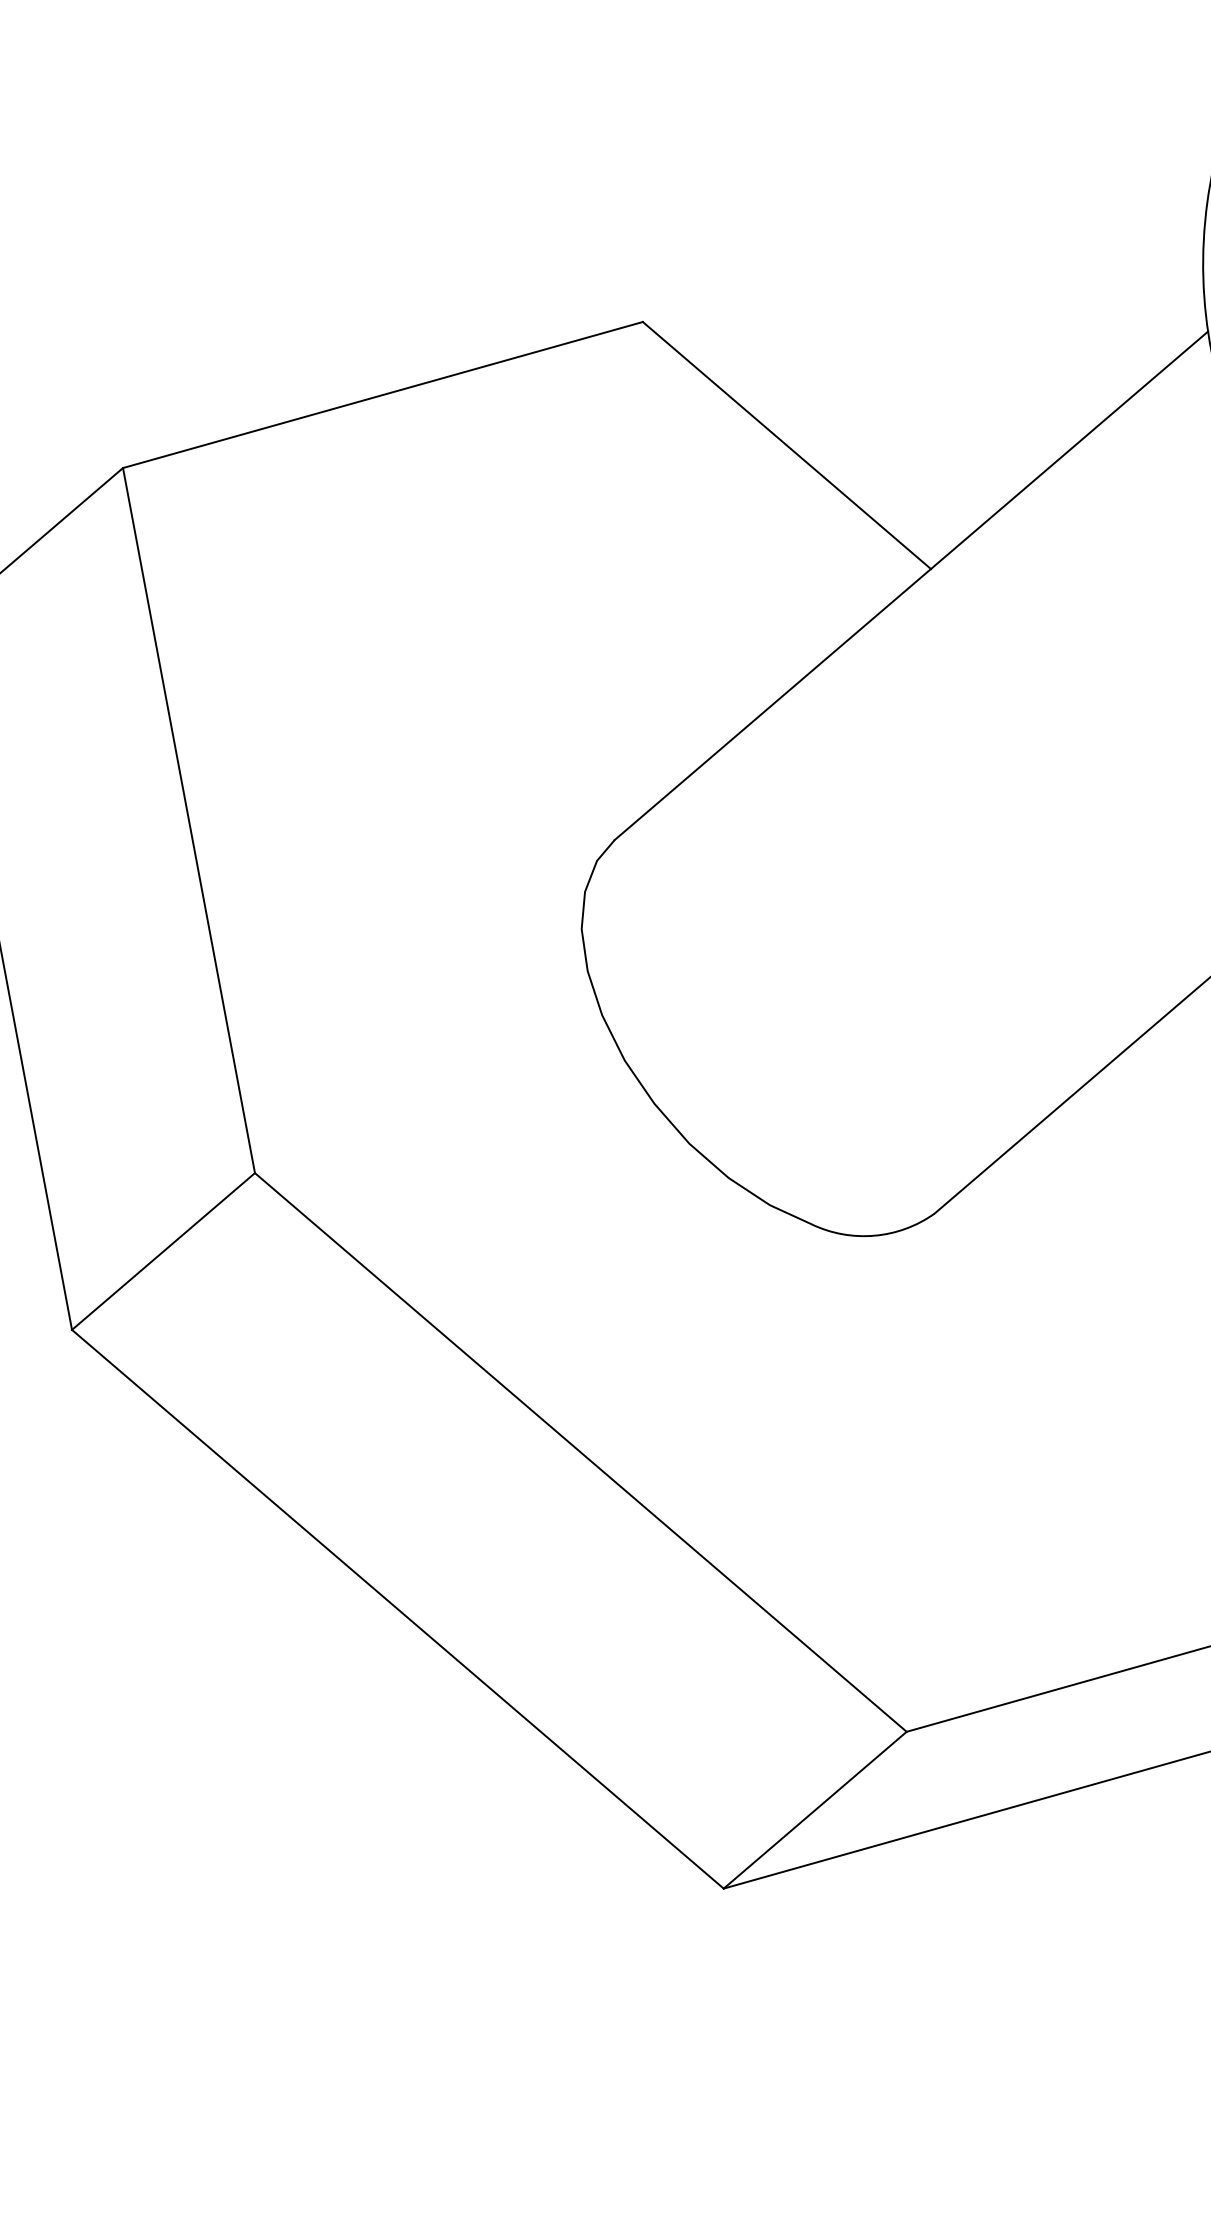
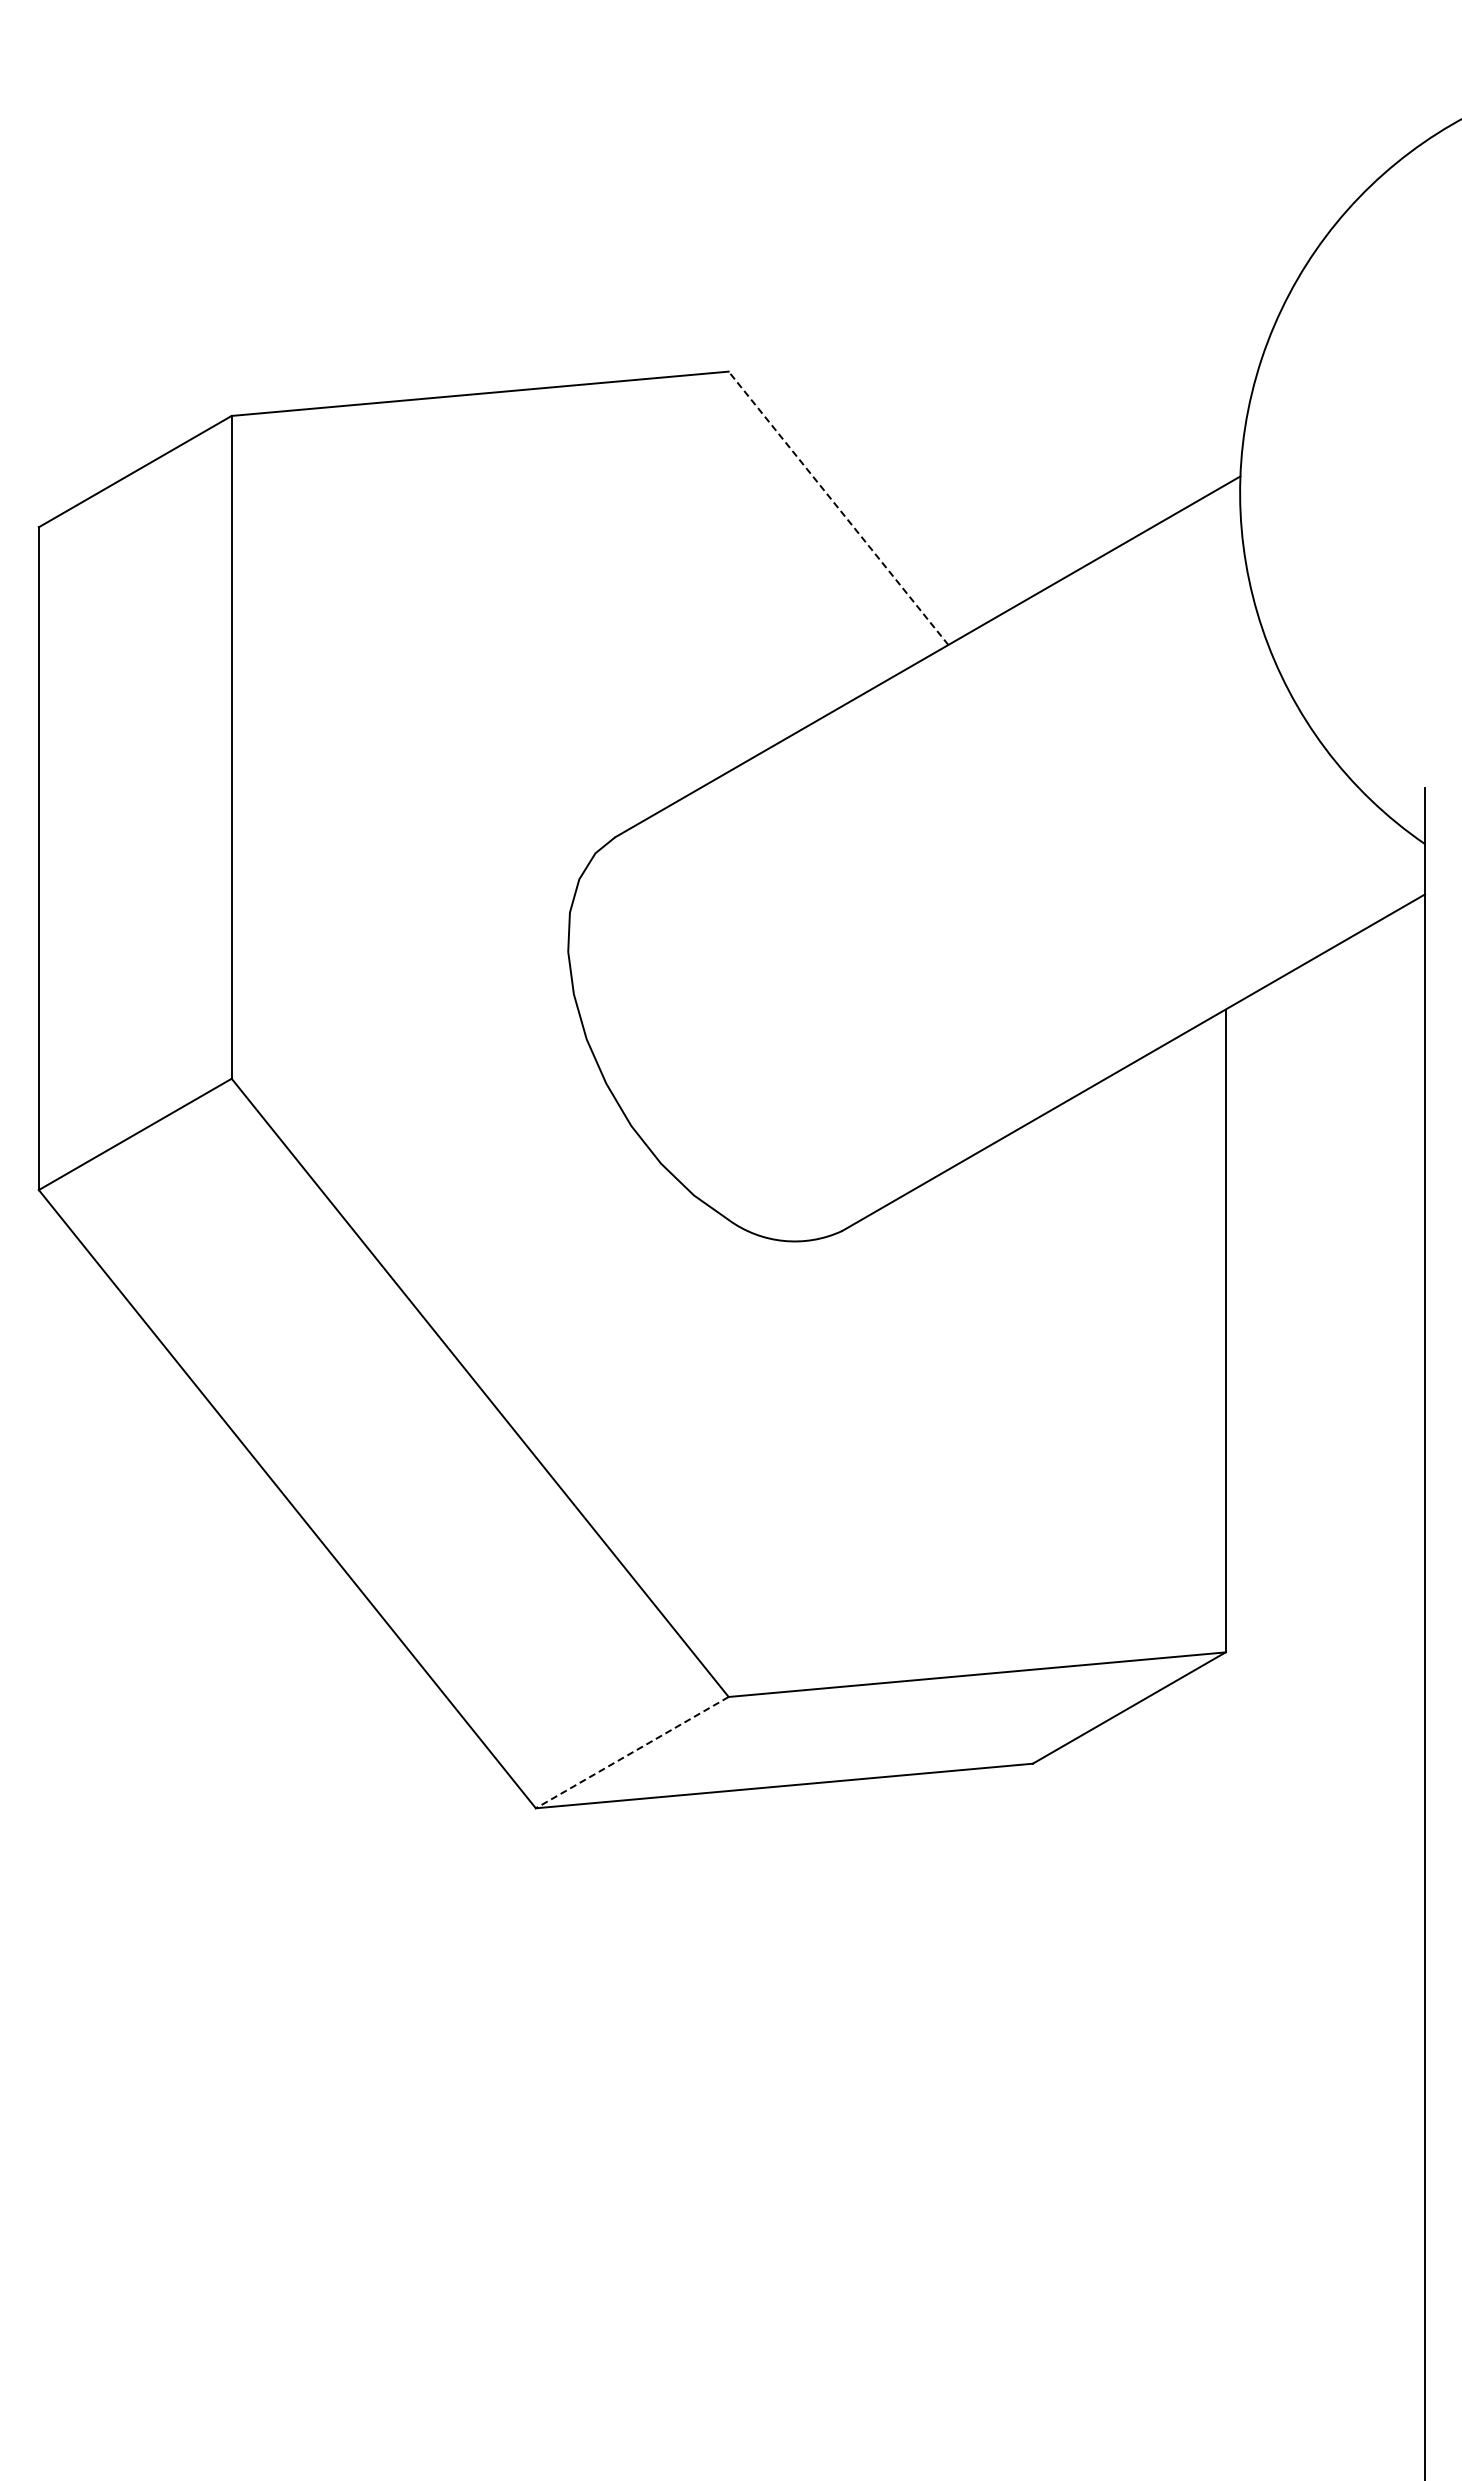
line: (786, 444) -> (838, 507), solid -> dashed
line: (814, 1810) -> (631, 1752), solid -> dashed

